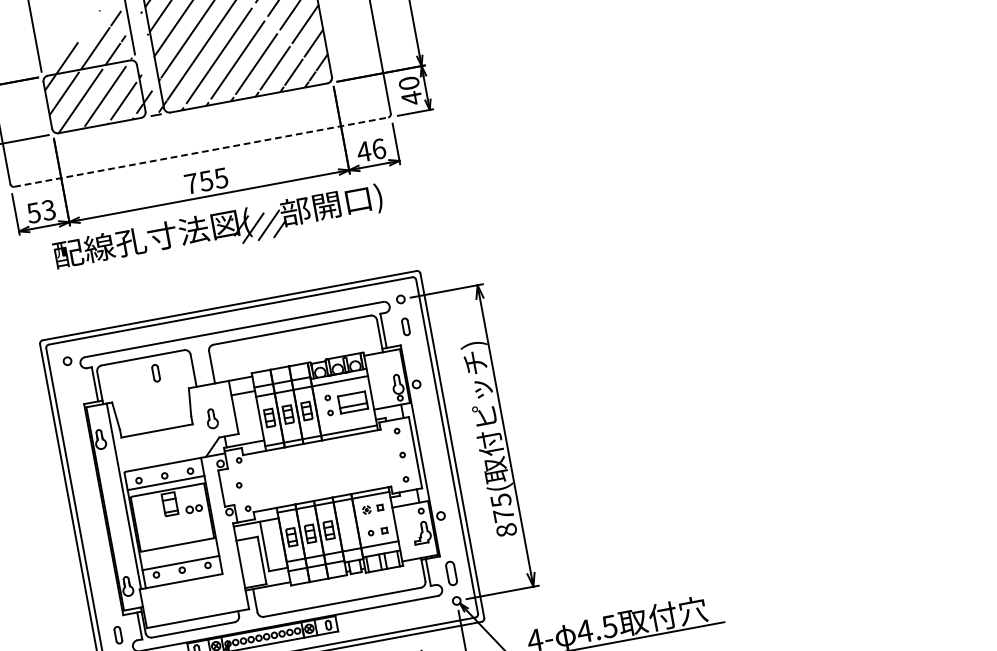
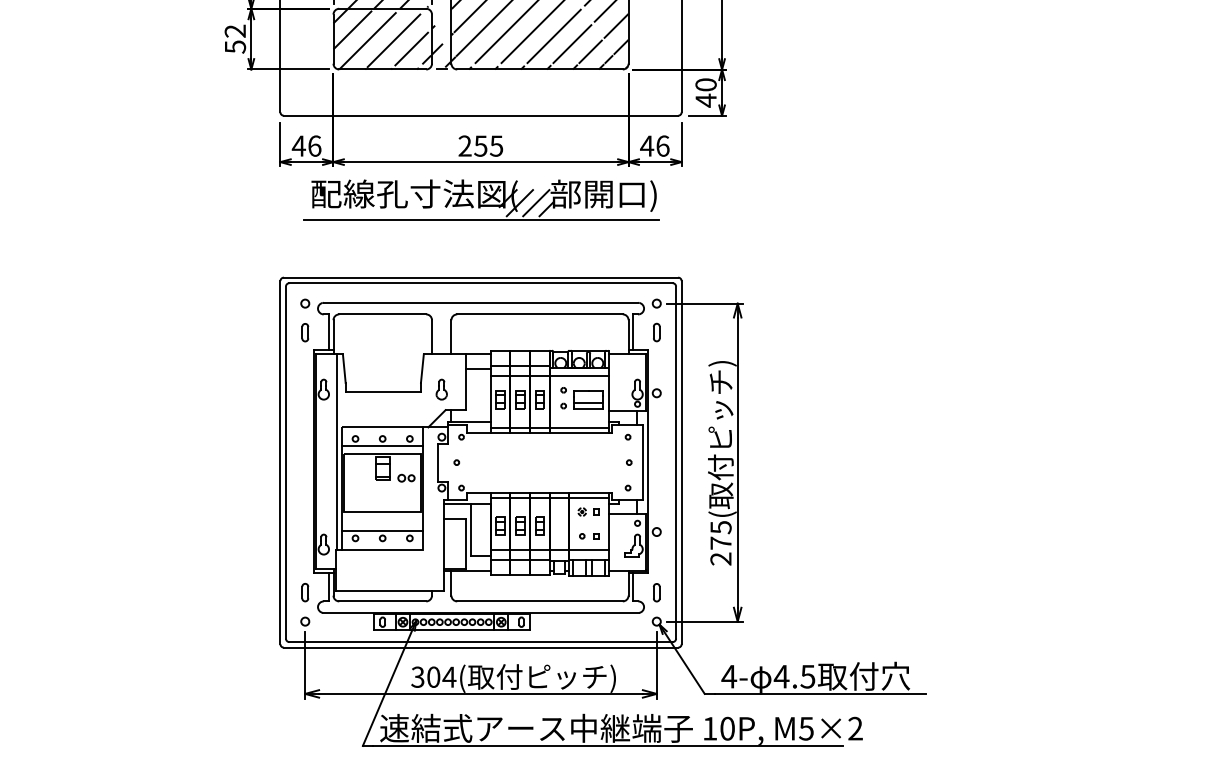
line: (201, 151) -> (481, 115), dashed -> solid
text: (190, 183) -> (464, 145), 755 -> 255
text: (40, 211) -> (306, 145), 53 -> 46
line: (219, 251) -> (480, 220), added
part: (156, 373) -> (305, 332), moved
text: (506, 529) -> (720, 558), 875( -> 275(
part: (451, 573) -> (656, 592), size x0.71

